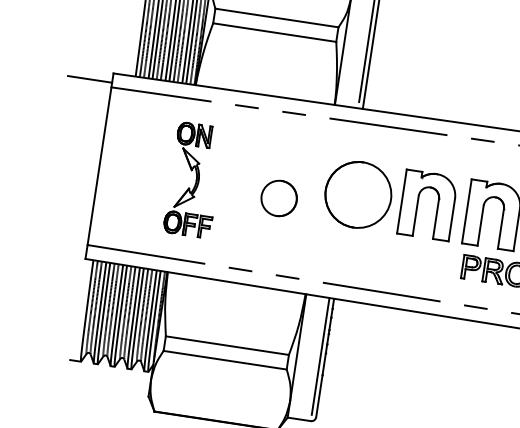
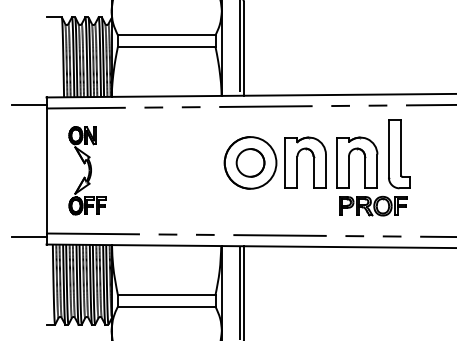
part: (194, 179) -> (87, 170), moved
part: (279, 197) -> (250, 162), moved
line: (64, 246) -> (28, 237), added

